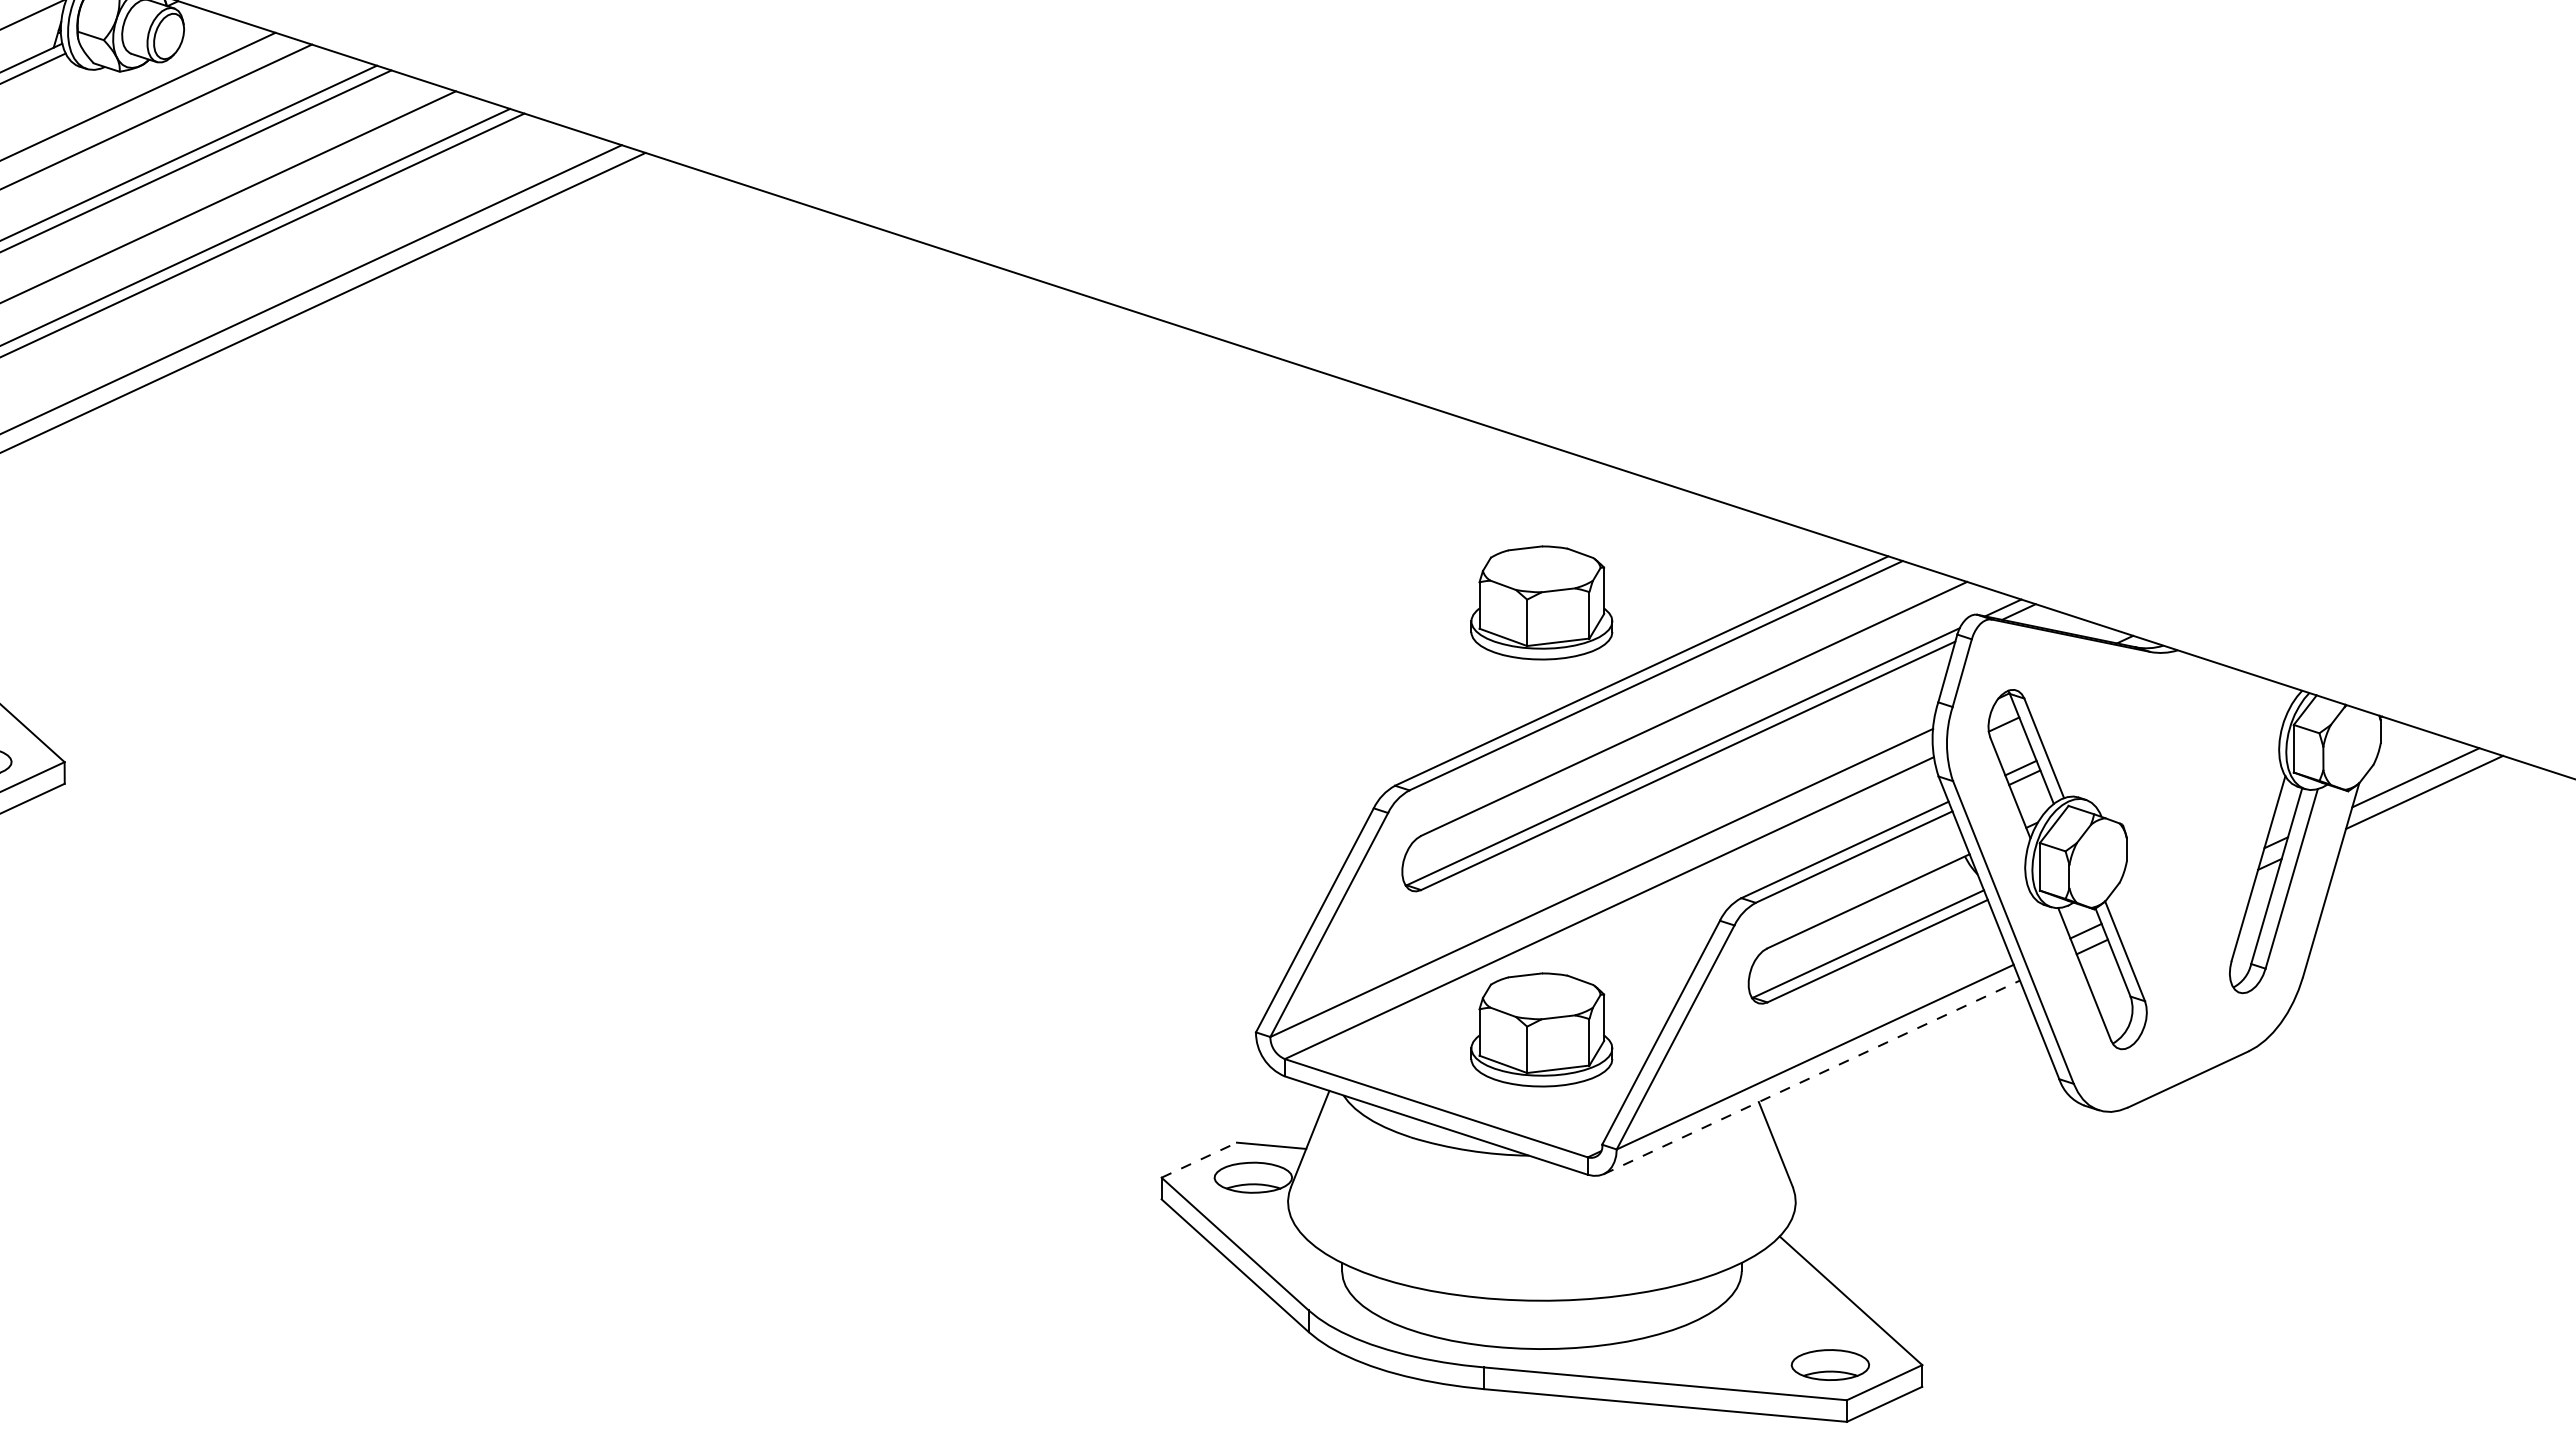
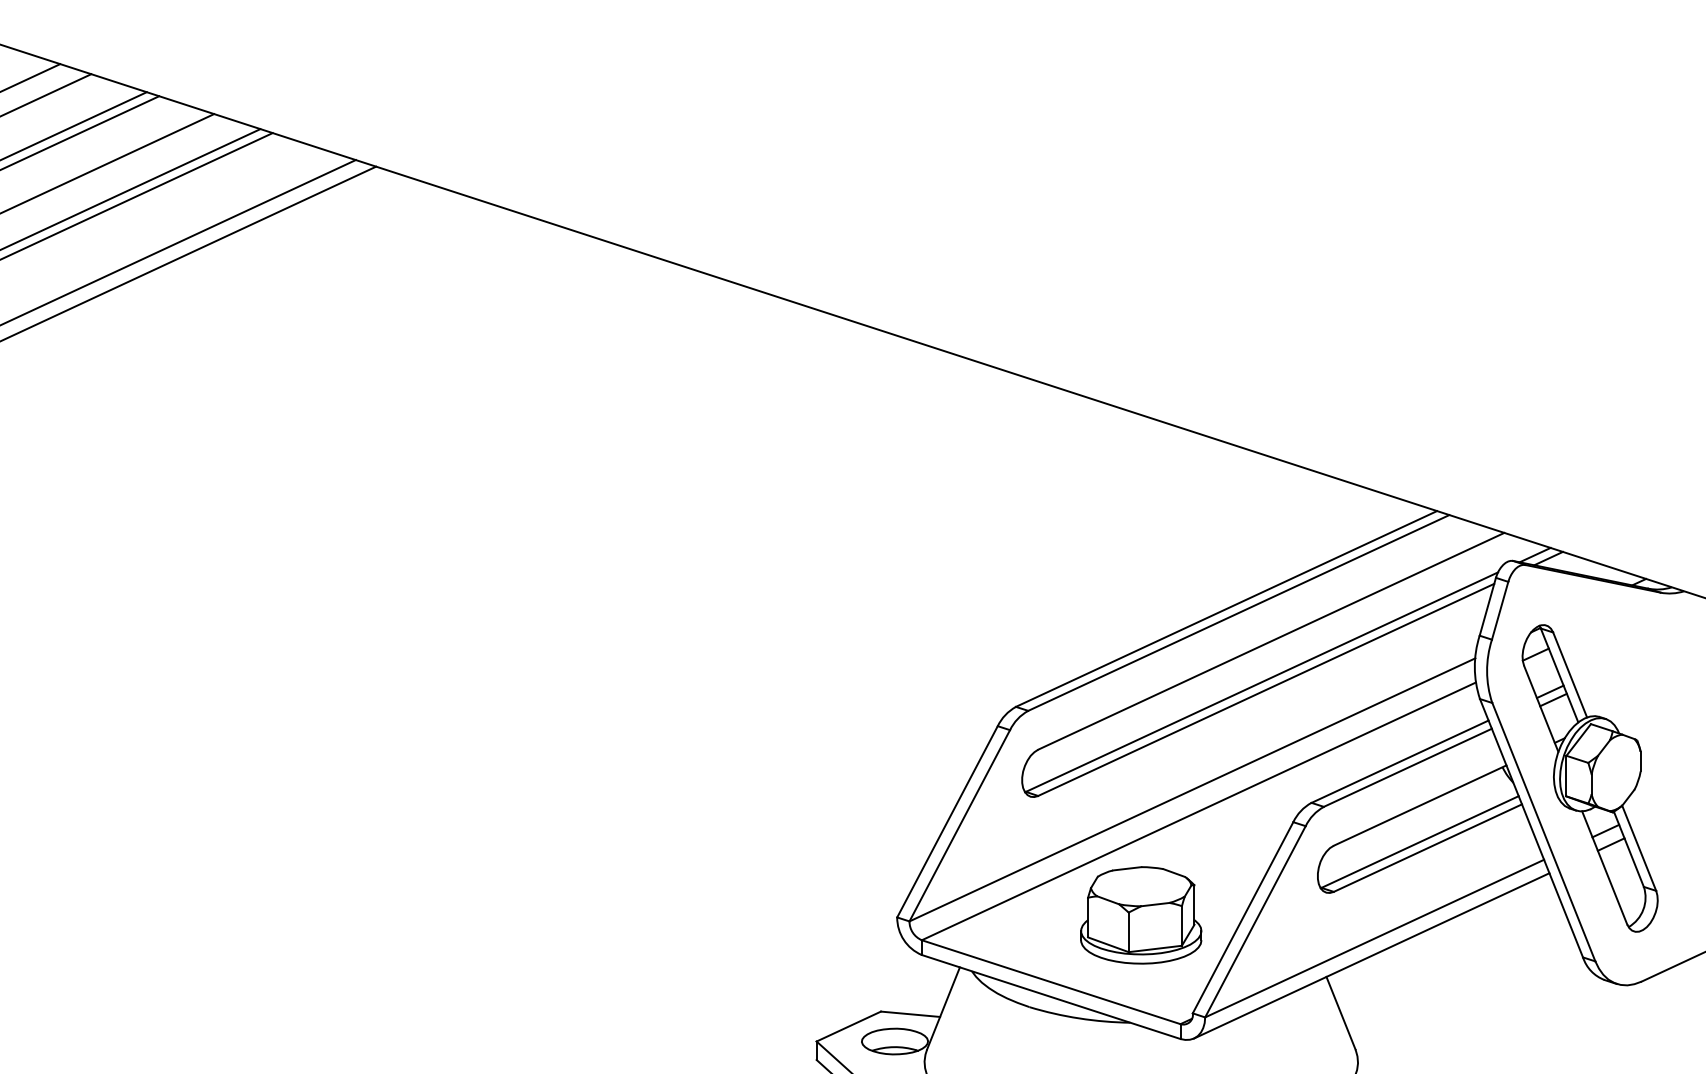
part: (1541, 602) -> (1140, 550), removed
line: (1811, 1077) -> (1371, 955), dashed -> solid
line: (1199, 1160) -> (848, 1026), dashed -> solid

